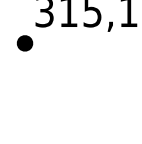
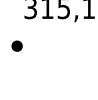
part: (24, 42) -> (16, 45), moved

